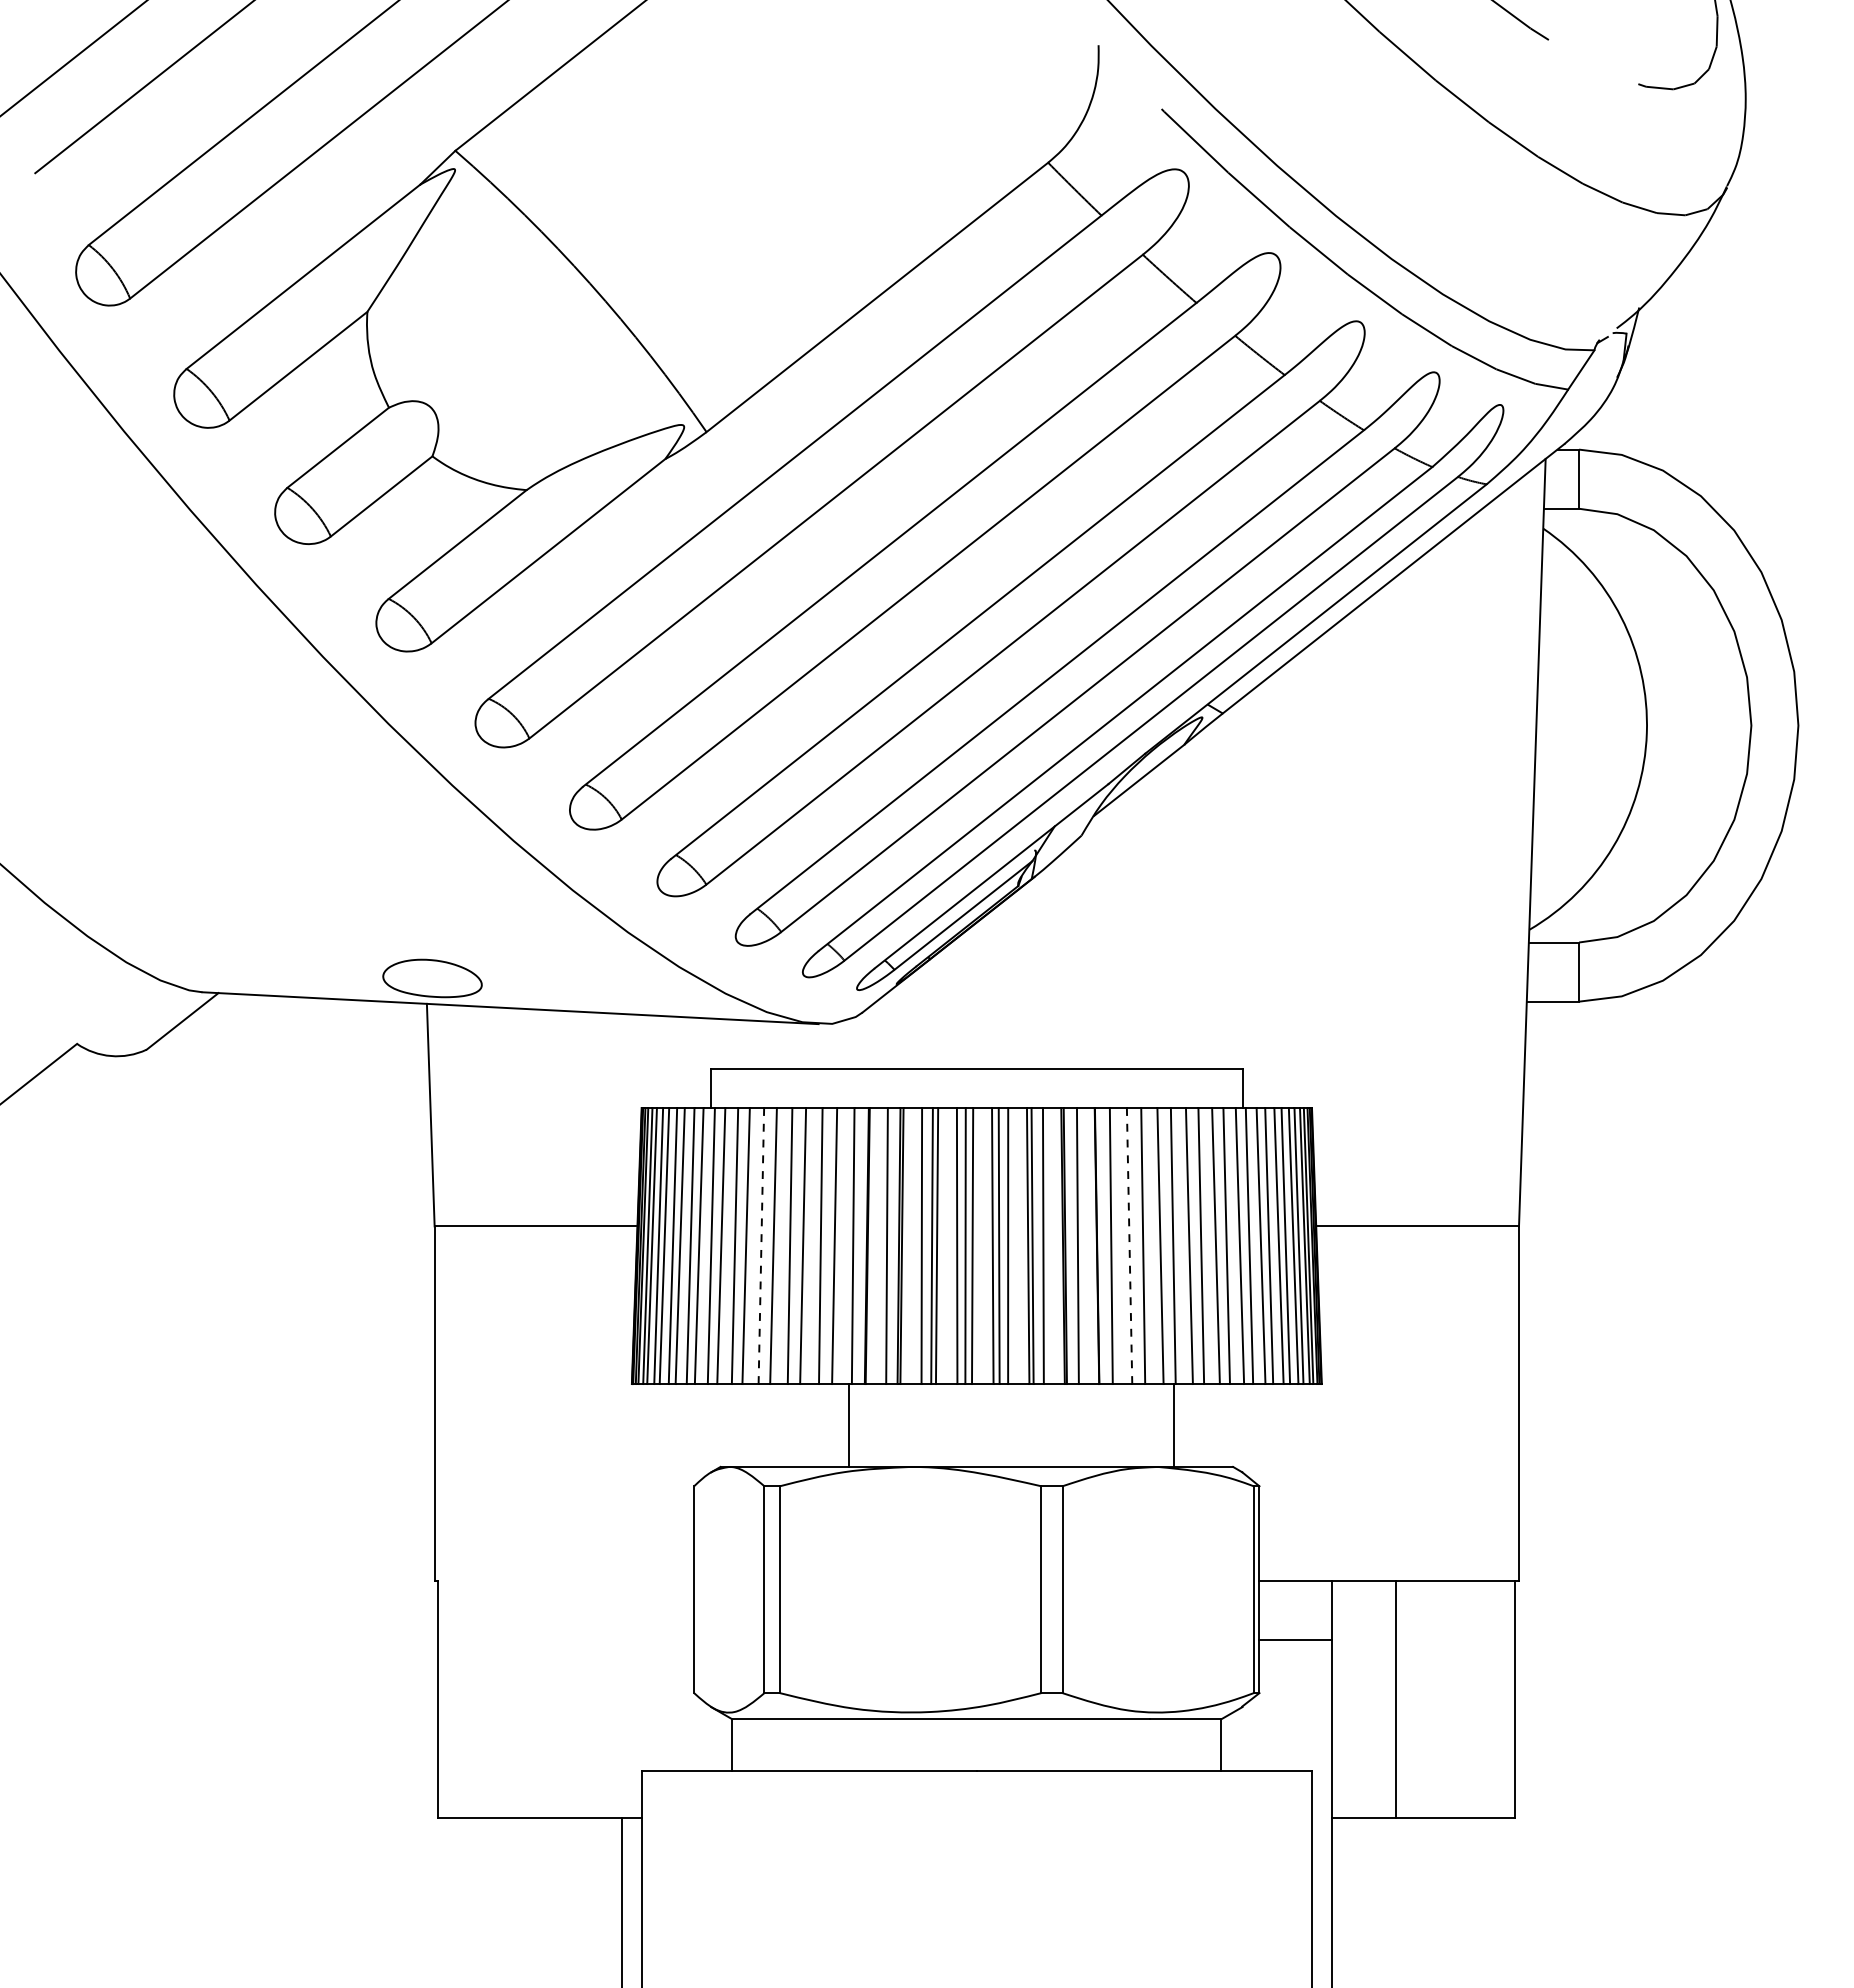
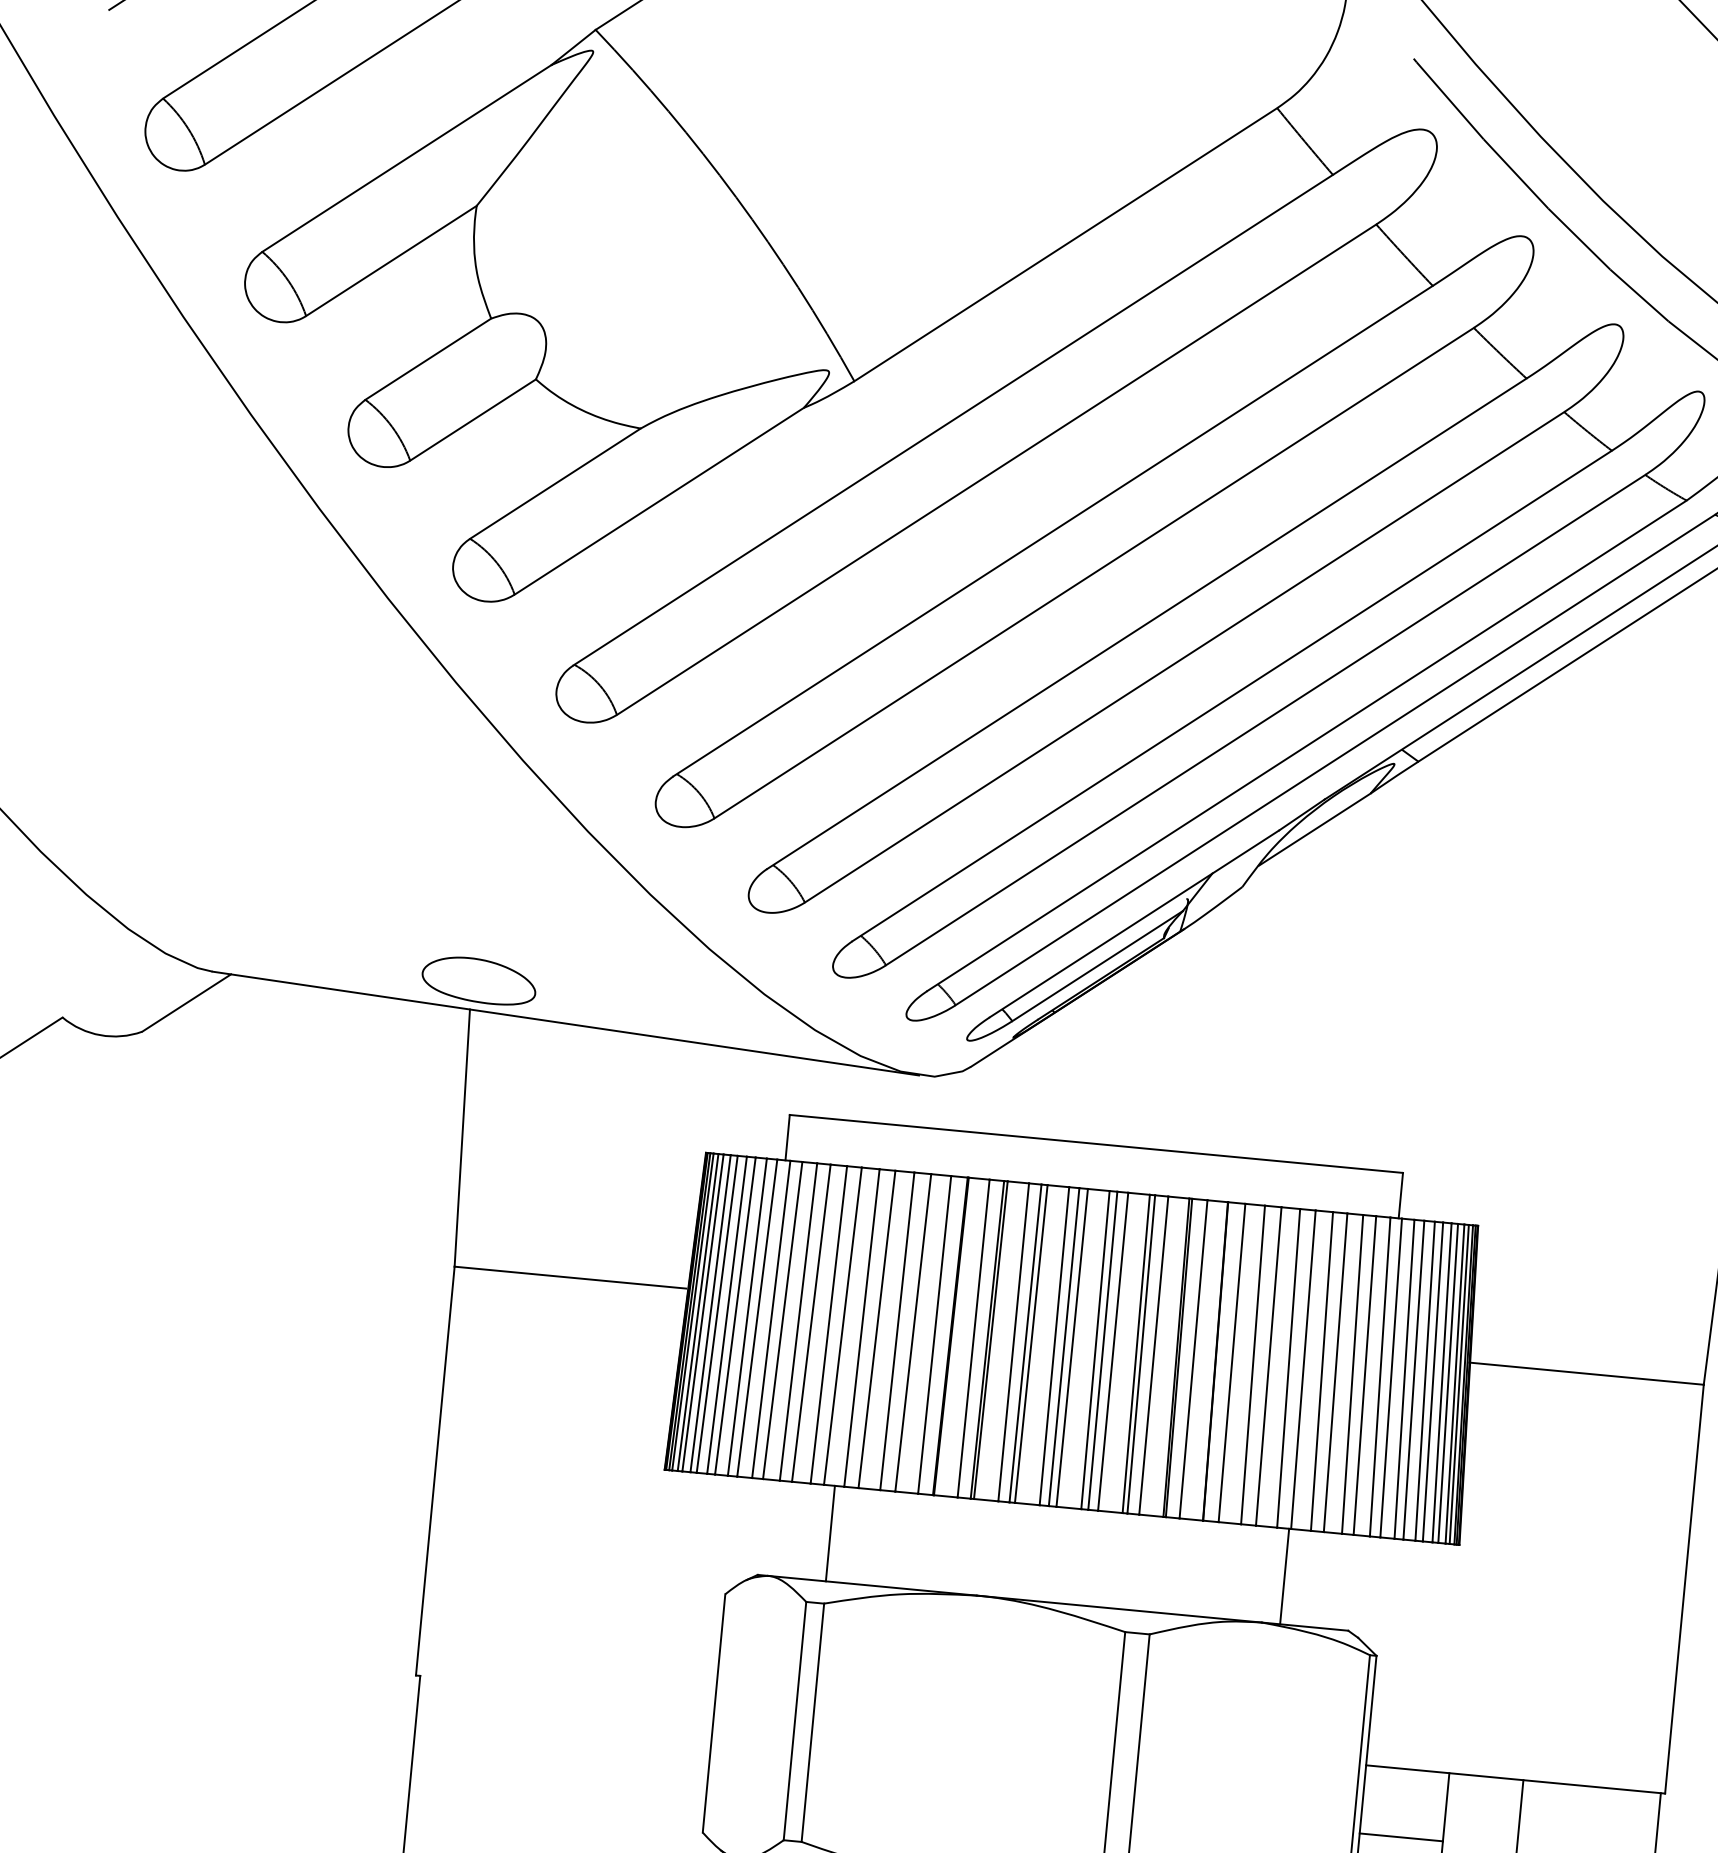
line: (761, 1246) -> (828, 1325), dashed -> solid
line: (1129, 1246) -> (1252, 1365), dashed -> solid
line: (848, 1425) -> (830, 1533), moved

